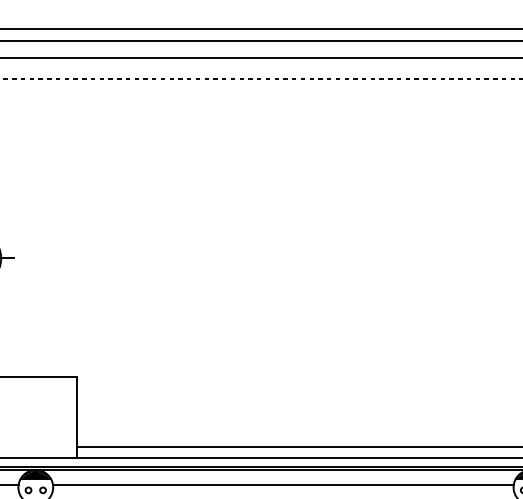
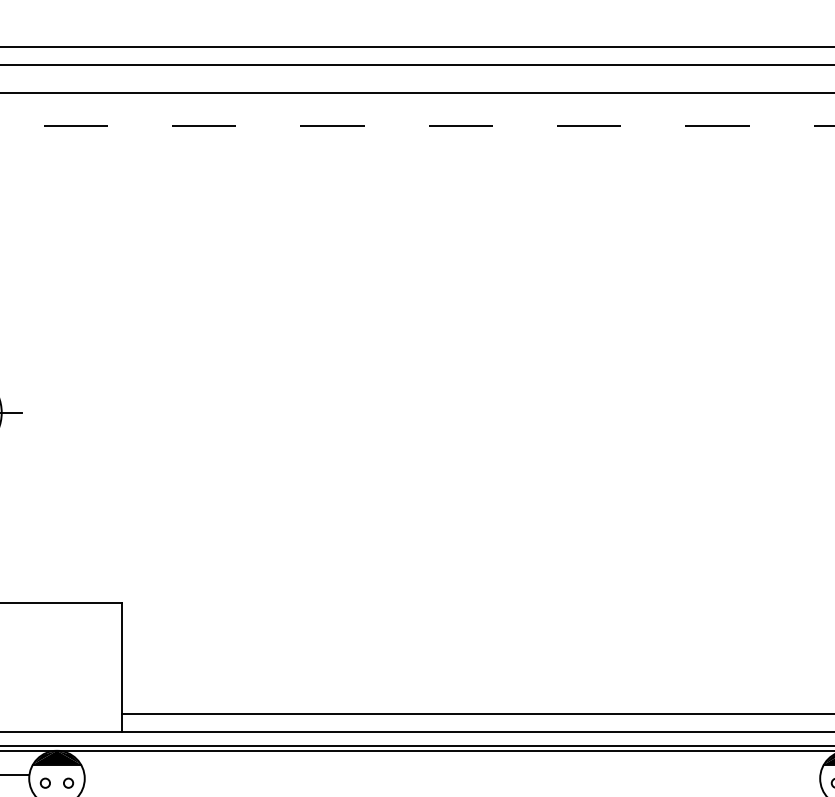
line: (283, 485) -> (452, 775), removed

